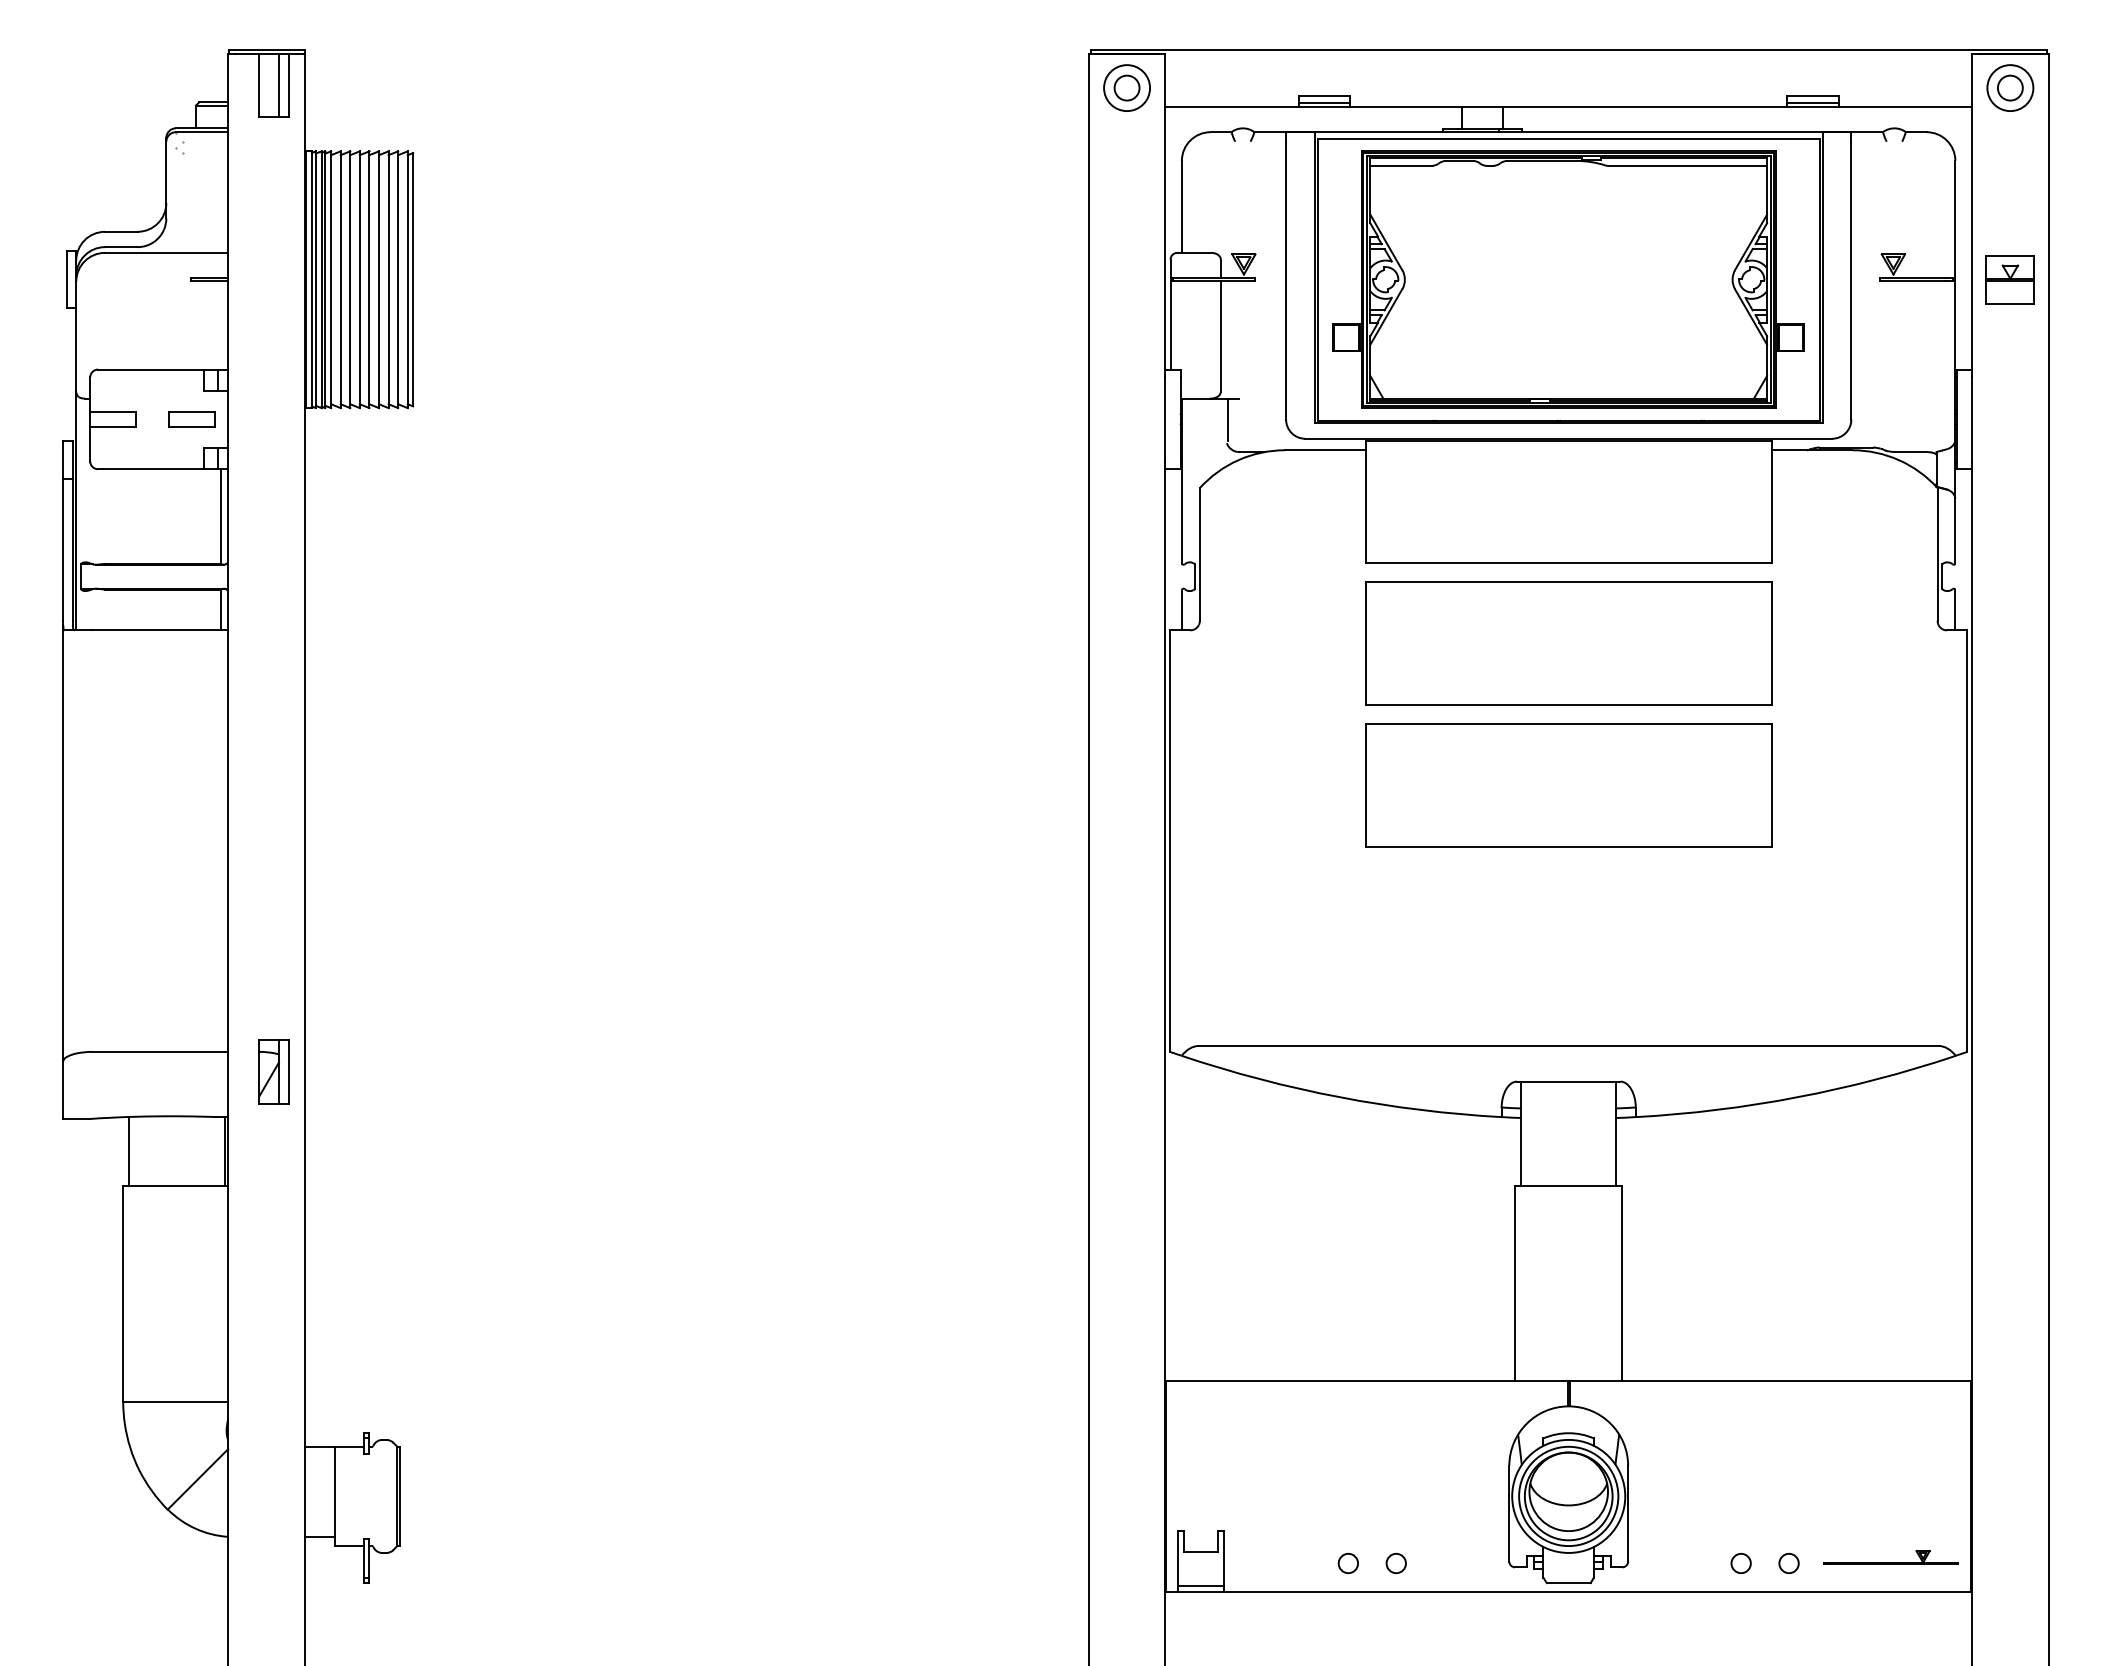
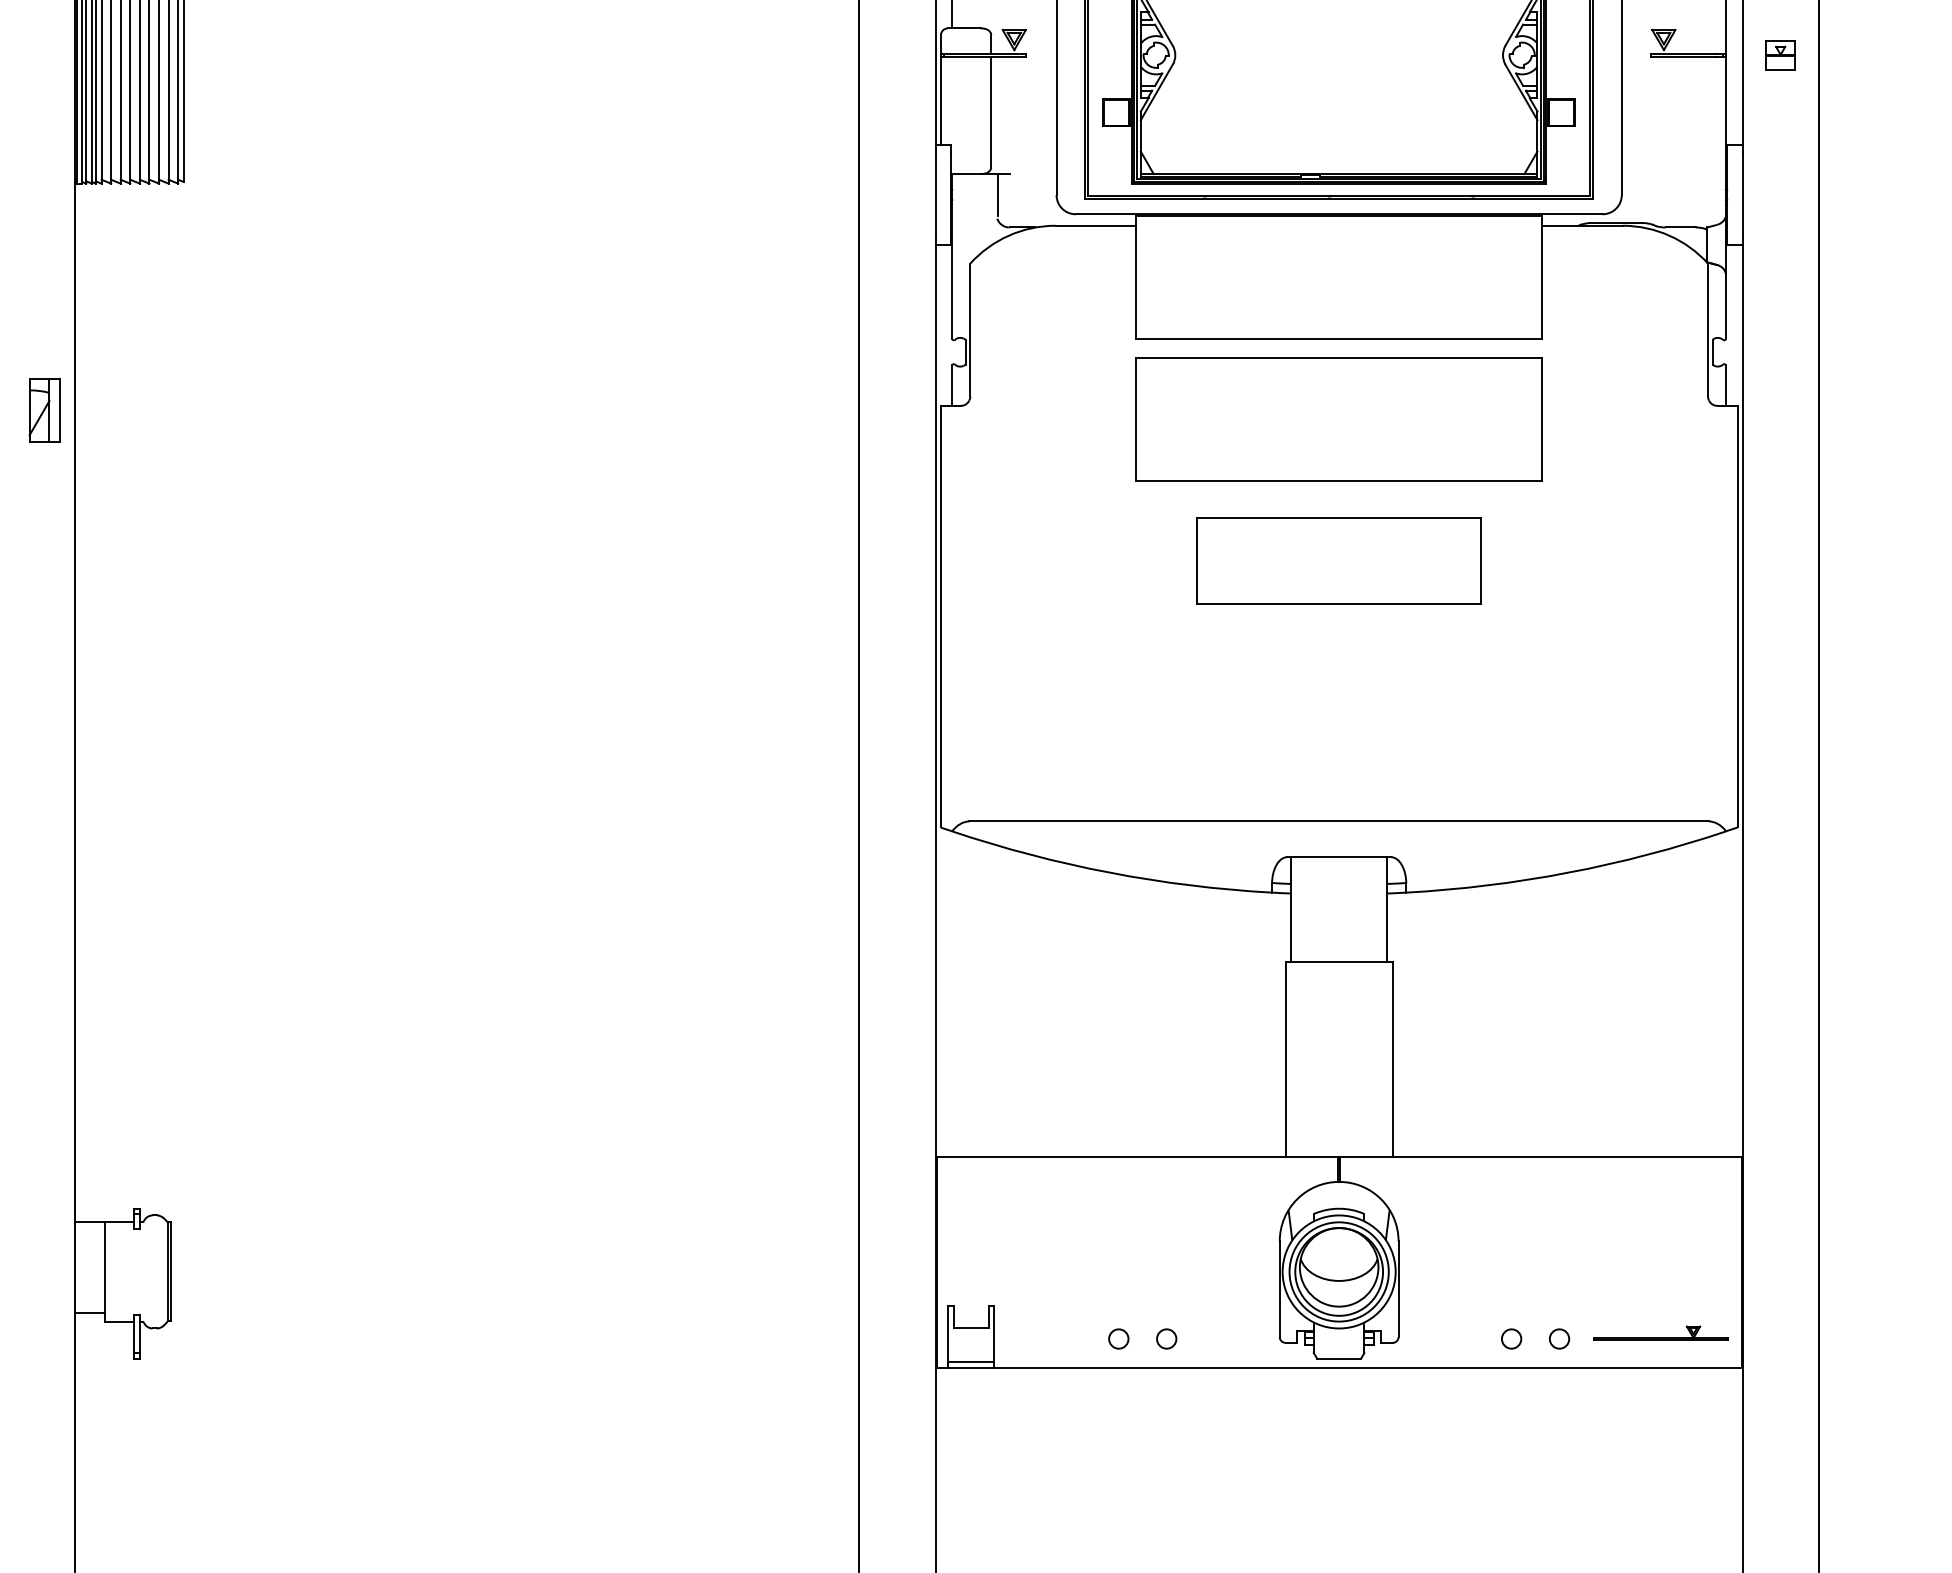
part: (2009, 279) -> (1779, 55), size x0.6
part: (1568, 785) -> (1338, 561), size x0.7
part: (273, 1071) -> (43, 410), moved

